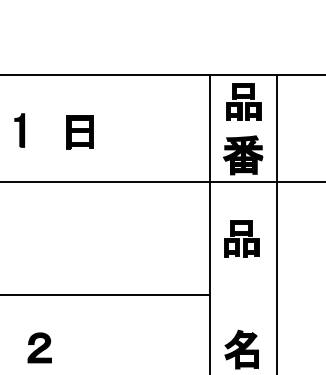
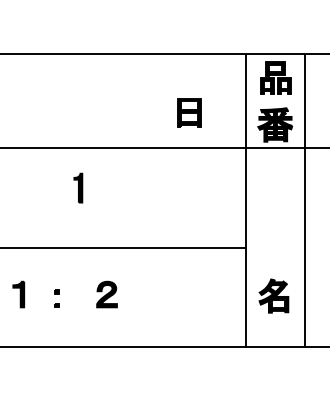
part: (19, 129) -> (78, 187), moved
part: (80, 132) -> (189, 112), moved
part: (241, 237) -> (273, 197), removed
part: (39, 347) -> (106, 294), moved

